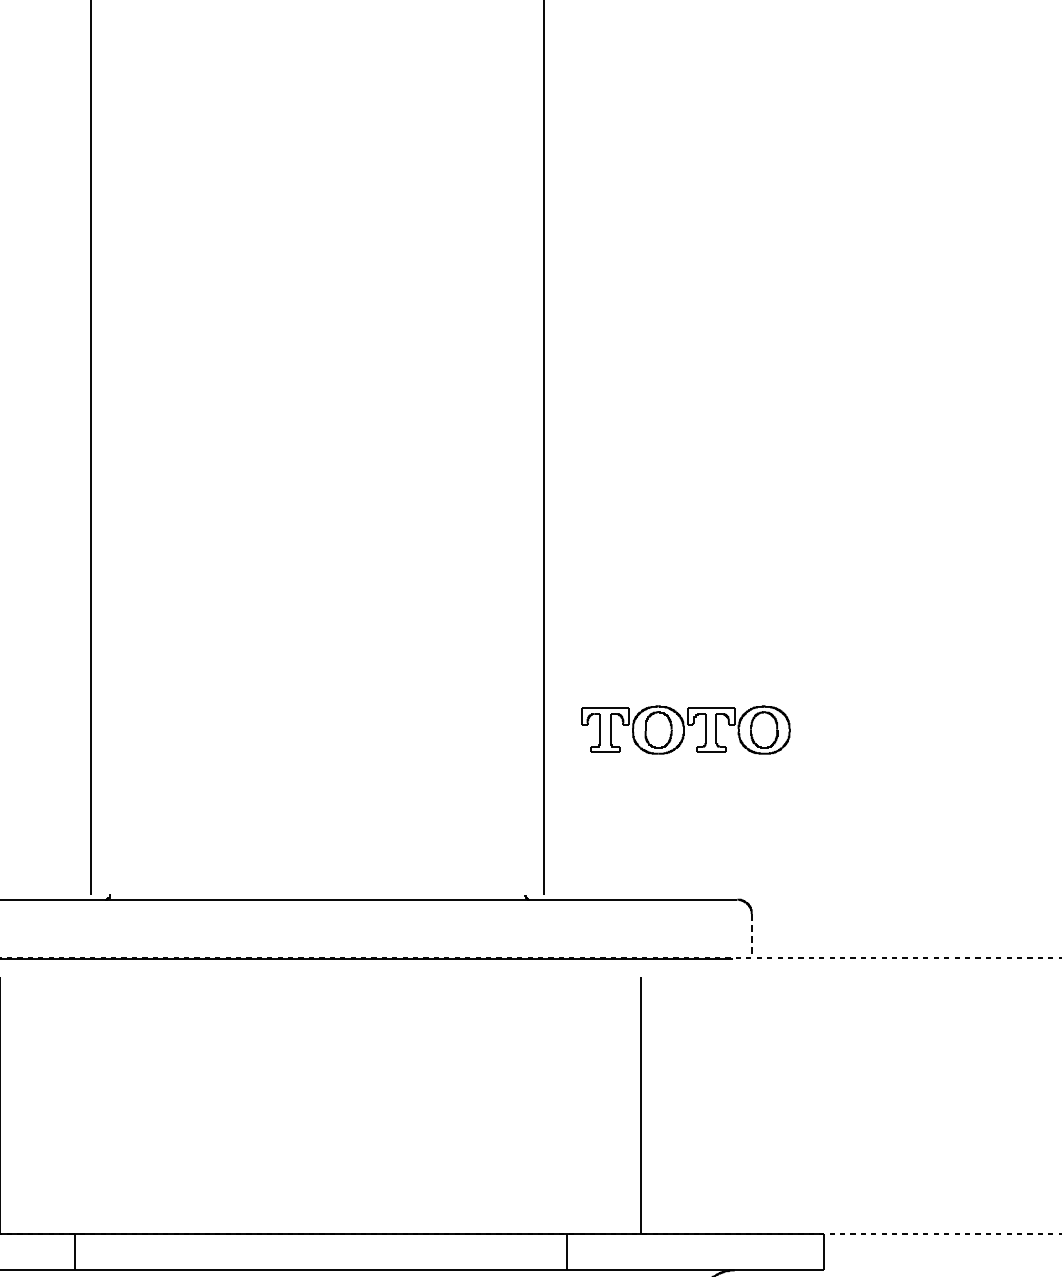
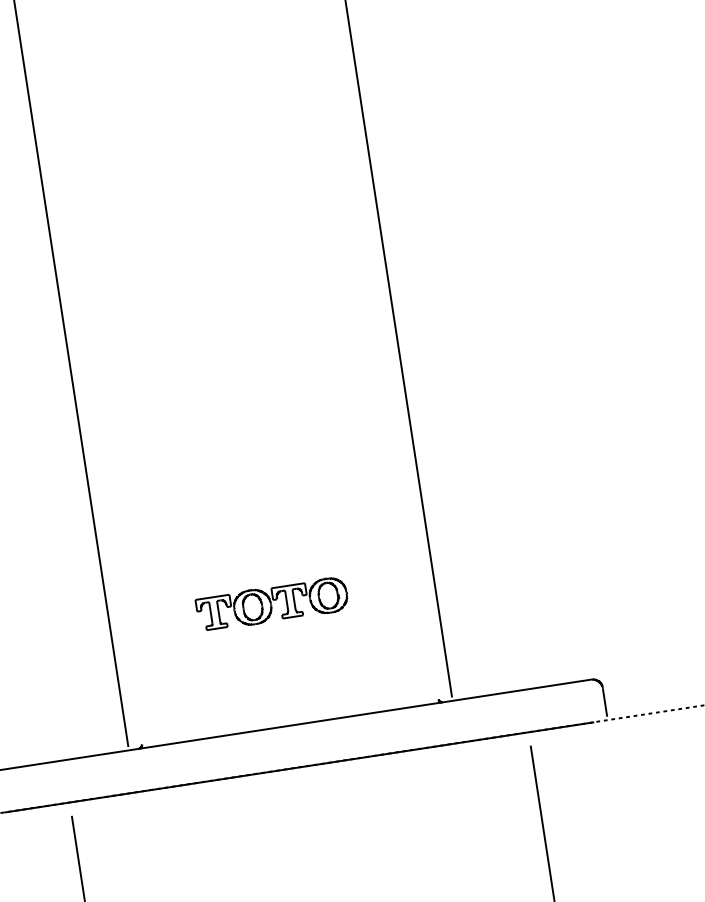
part: (685, 729) -> (272, 603), moved
line: (751, 933) -> (604, 702), dashed -> solid

